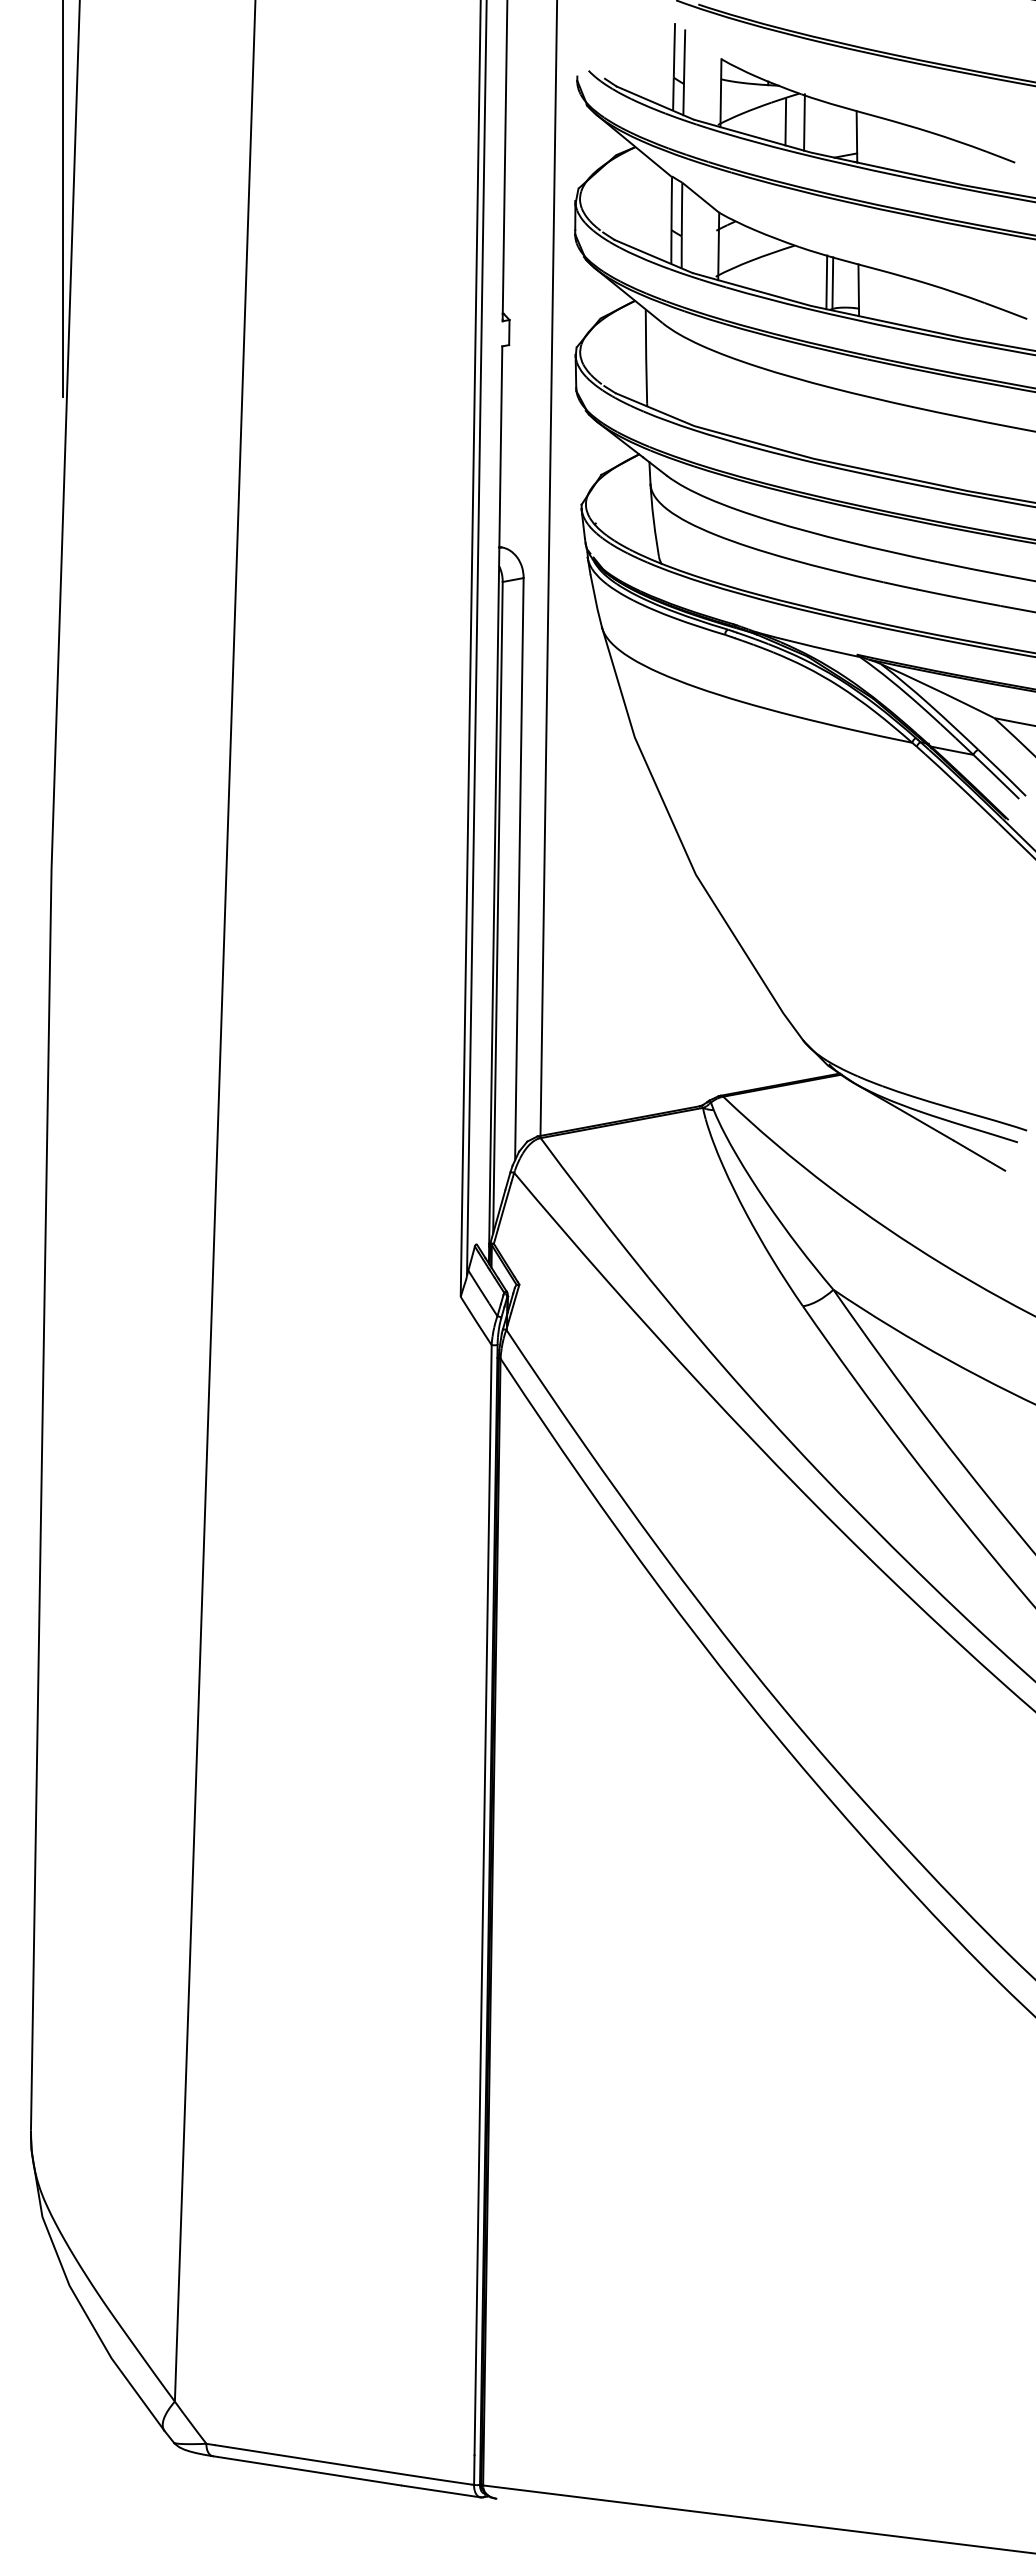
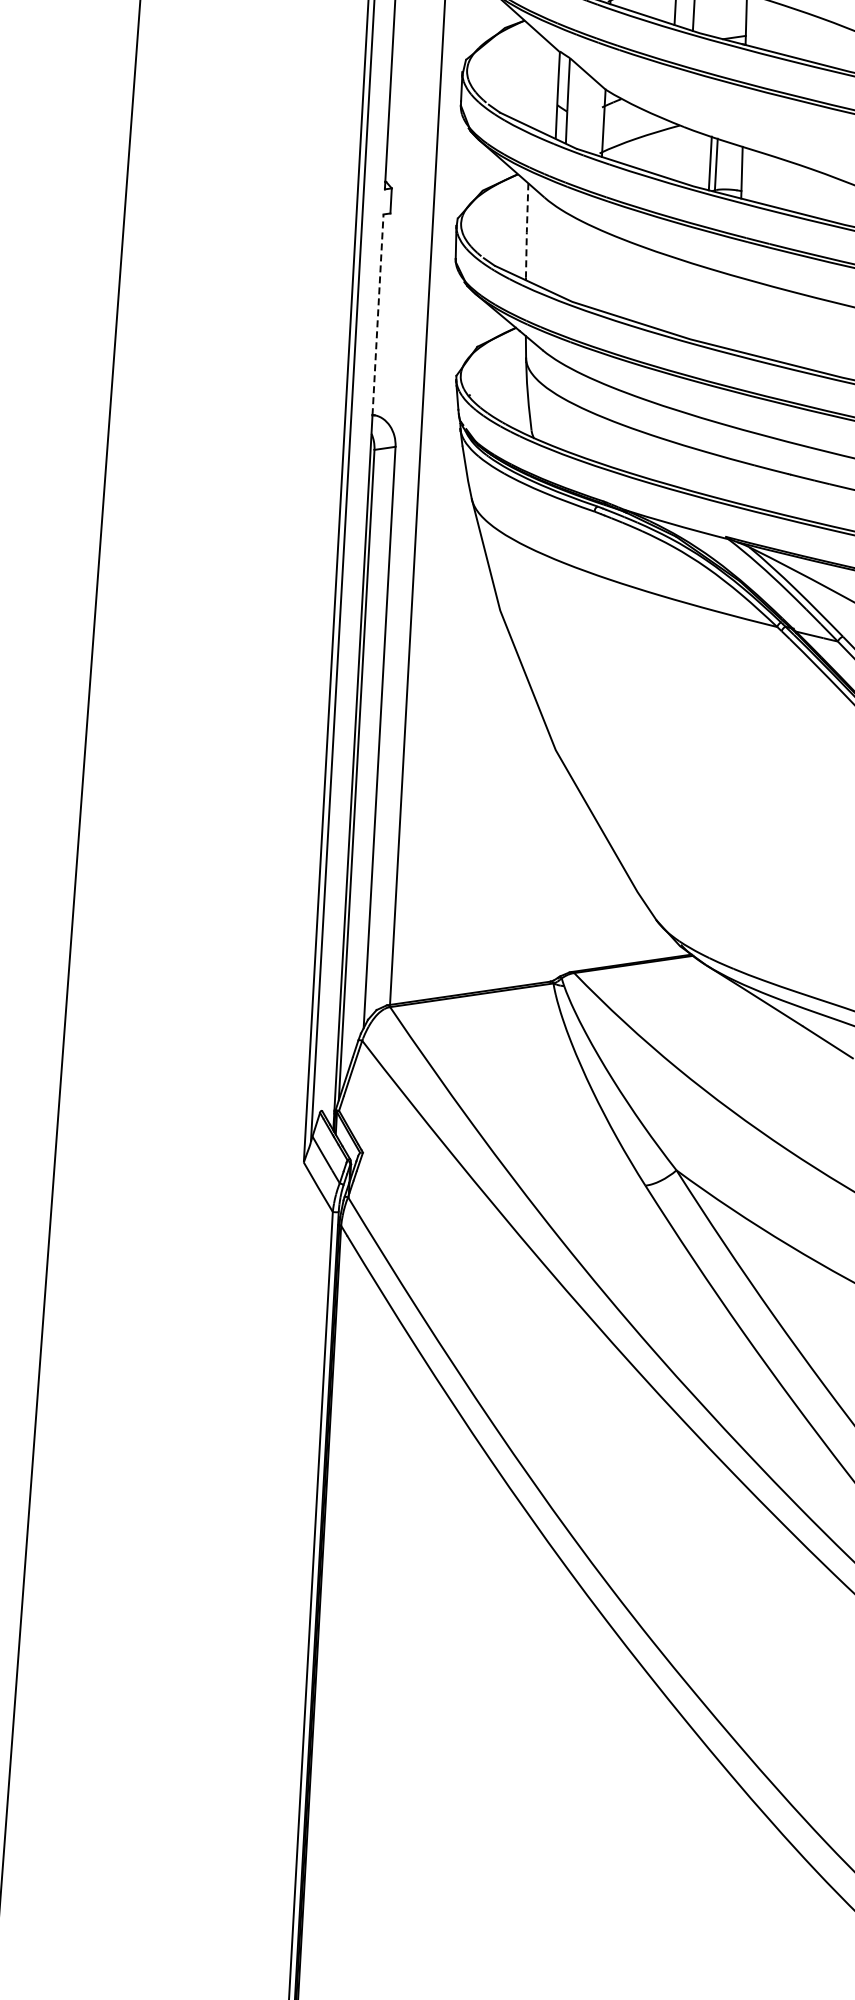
line: (646, 356) -> (527, 230), solid -> dashed
line: (500, 446) -> (377, 314), solid -> dashed

